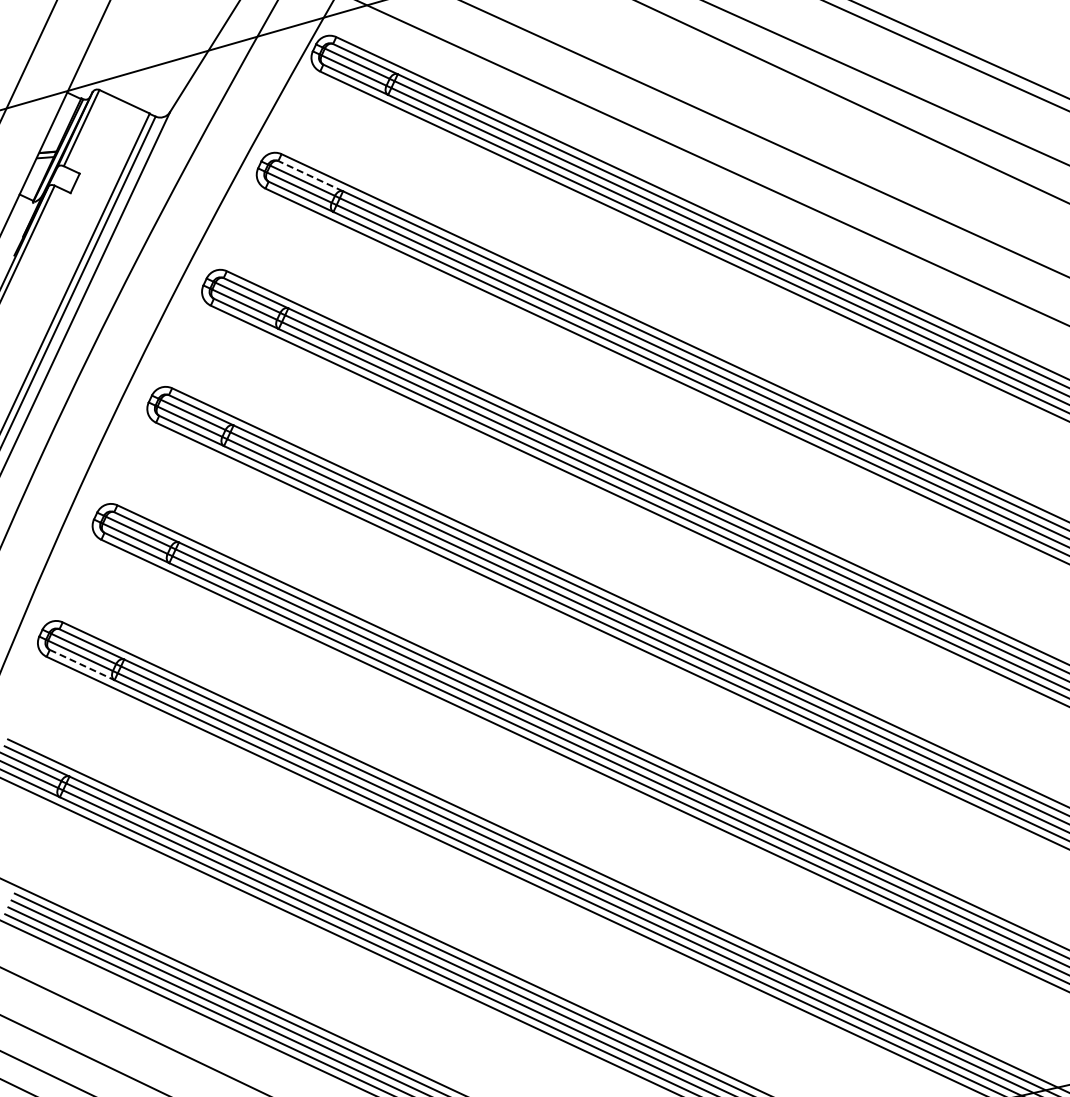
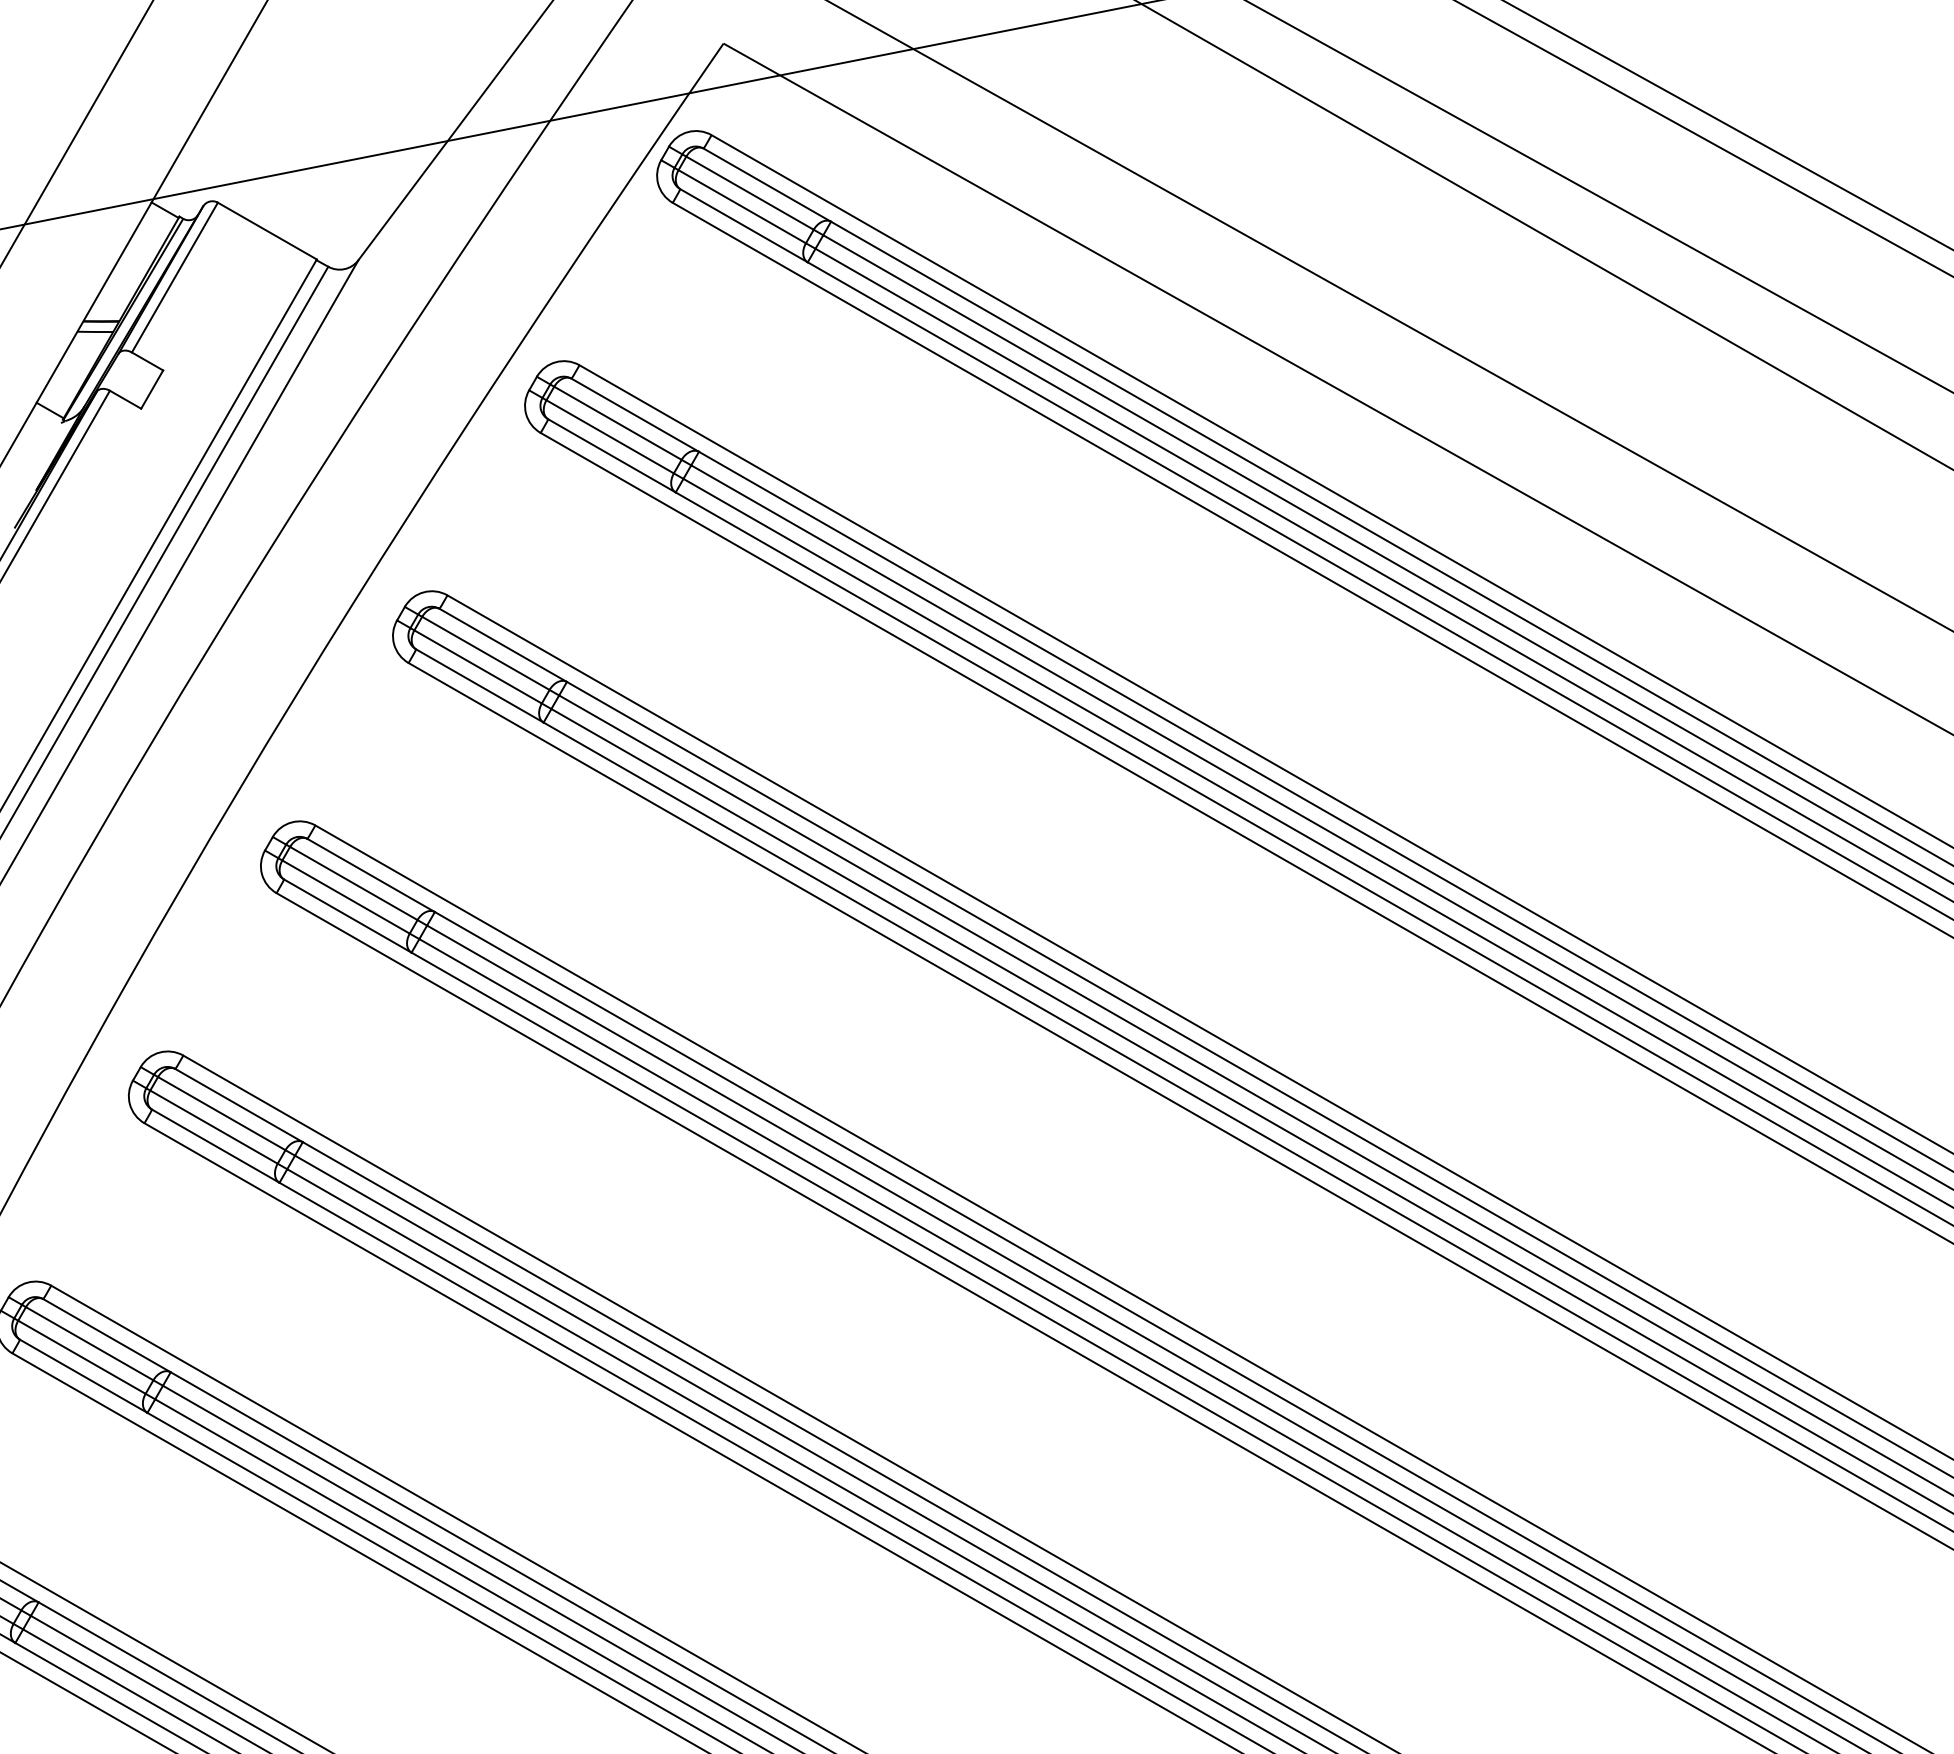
line: (310, 176) -> (634, 415), dashed -> solid
line: (82, 665) -> (84, 1377), dashed -> solid

